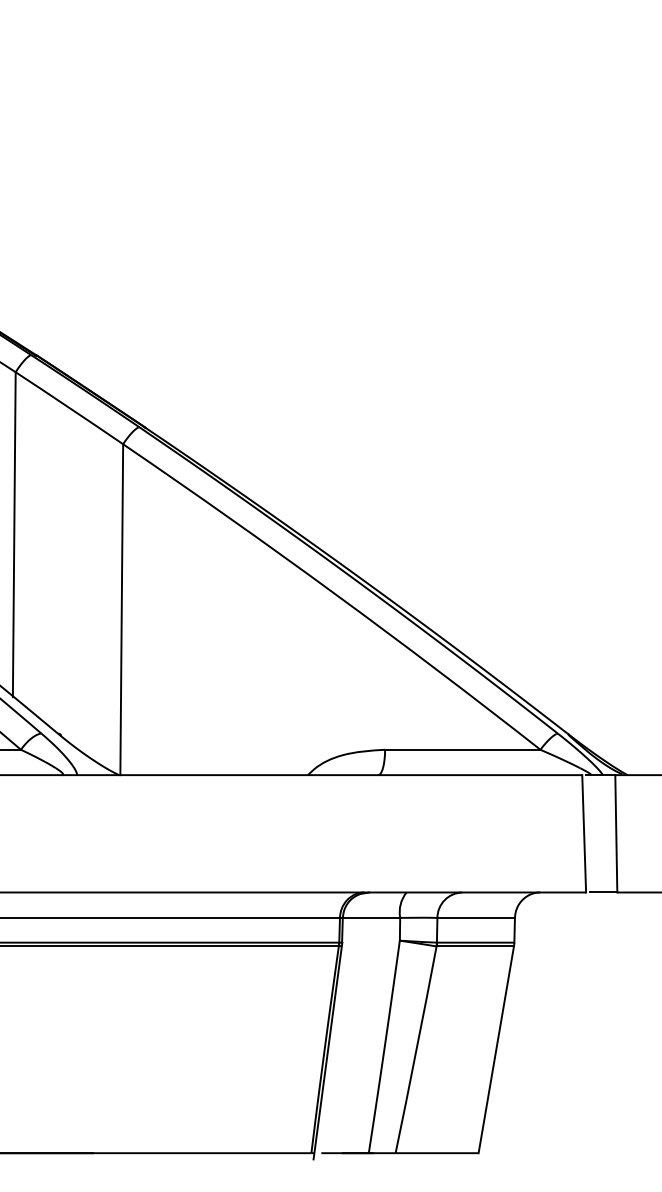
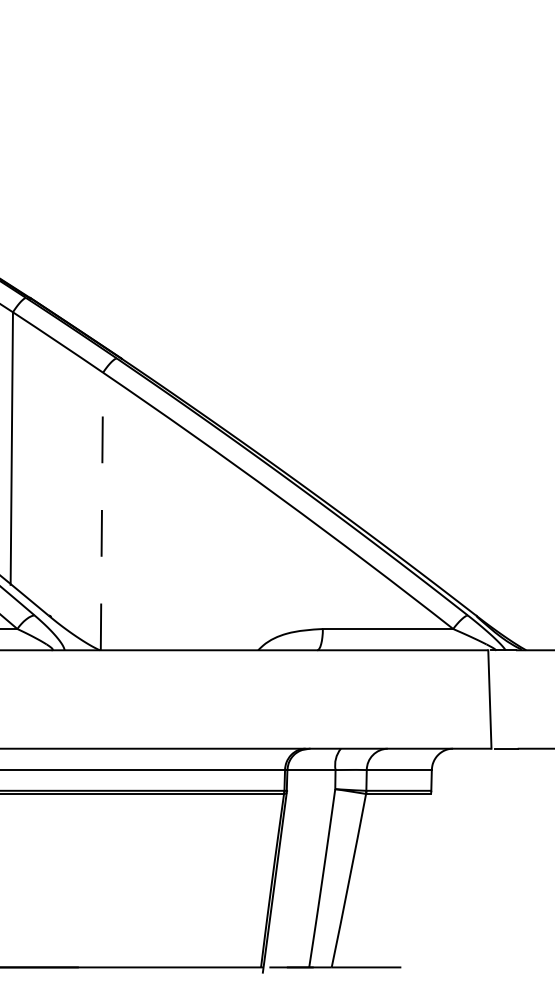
line: (121, 609) -> (101, 511), solid -> dashed
line: (616, 833) -> (517, 699), removed
line: (495, 1049) -> (415, 880), removed

